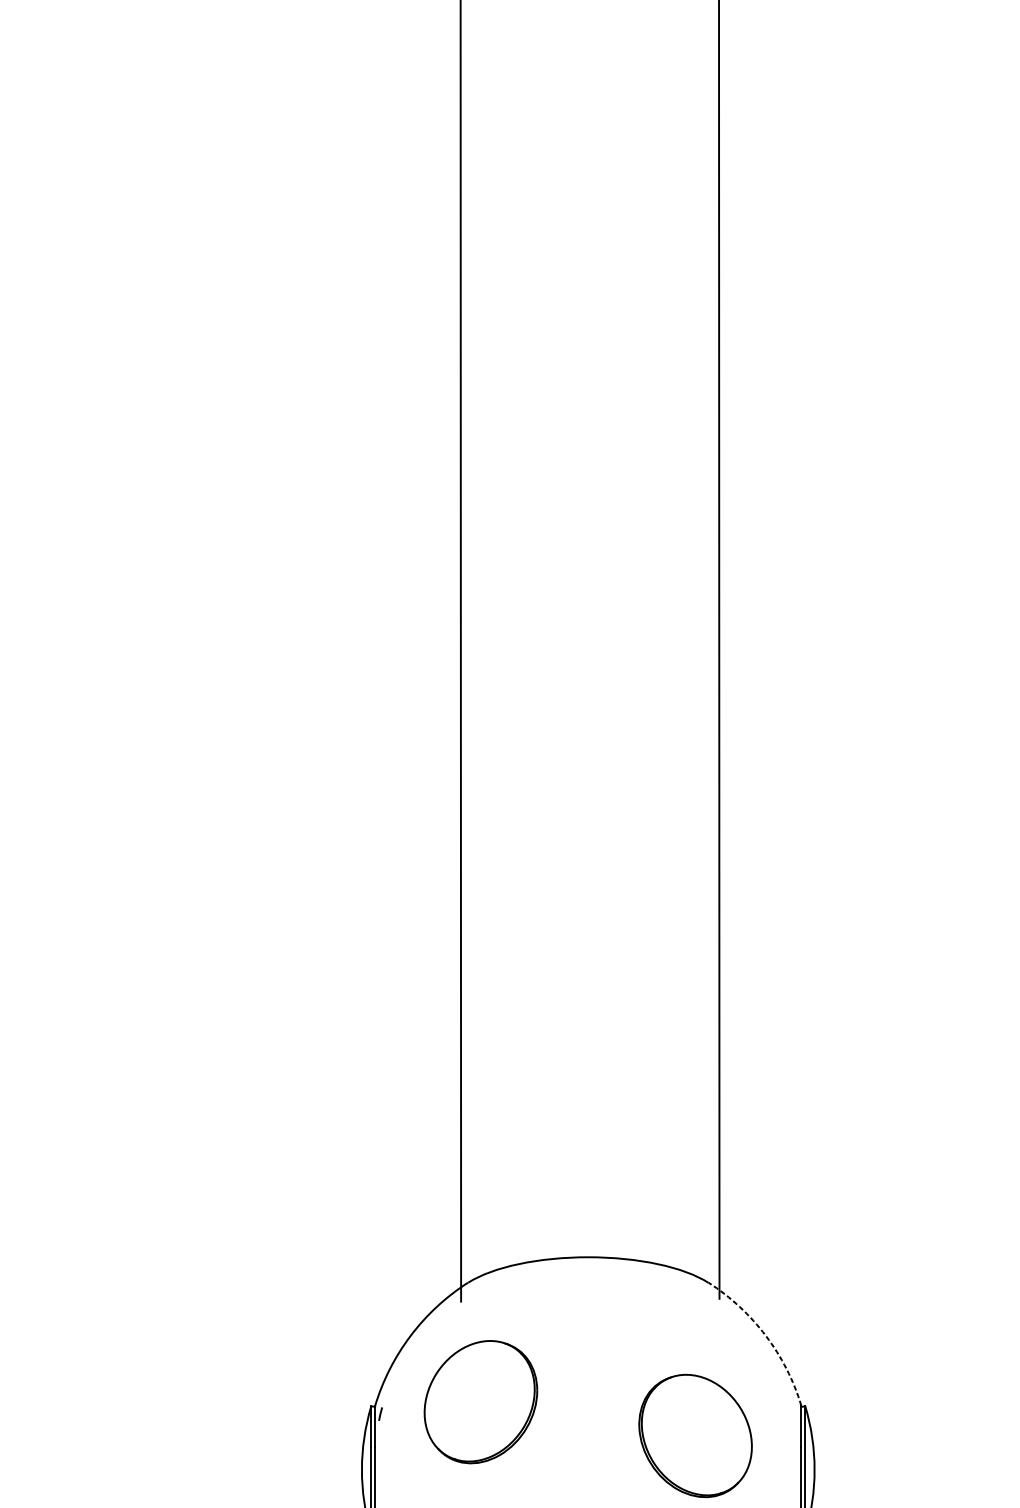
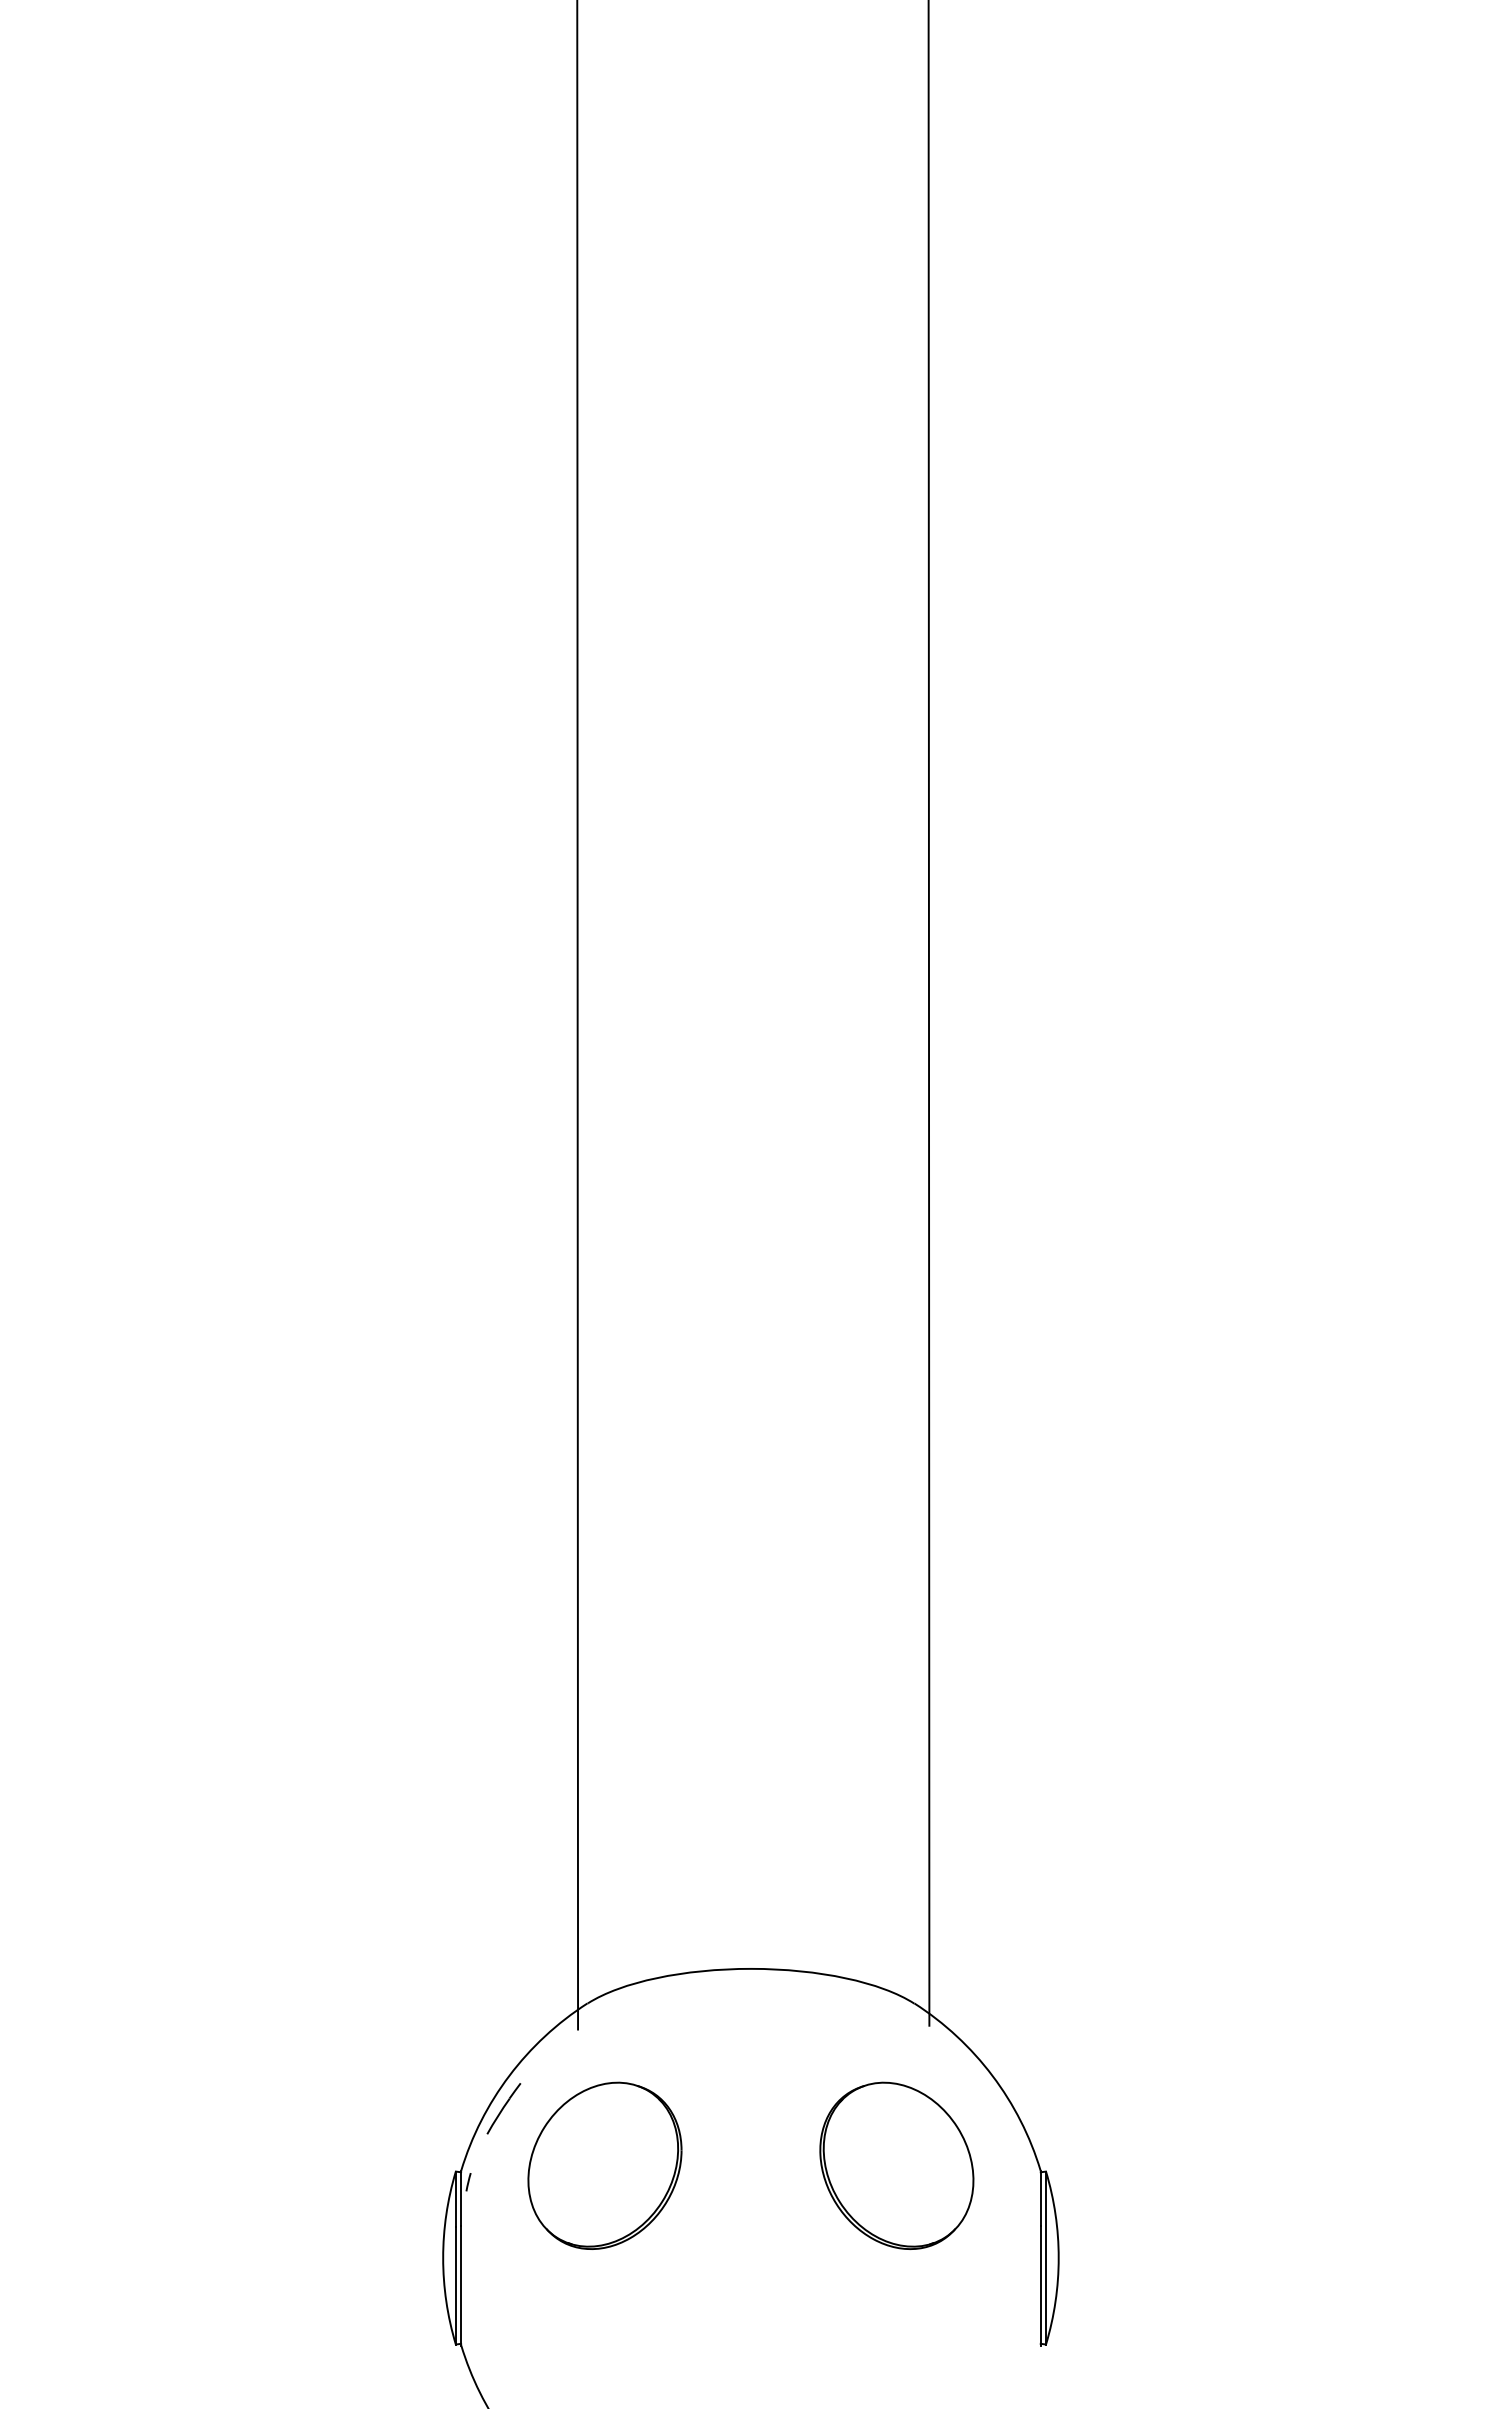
arc: (765, 1335) -> (992, 2075), dashed -> solid
line: (406, 1359) -> (503, 2108), added
part: (695, 1435) -> (896, 2165), moved

